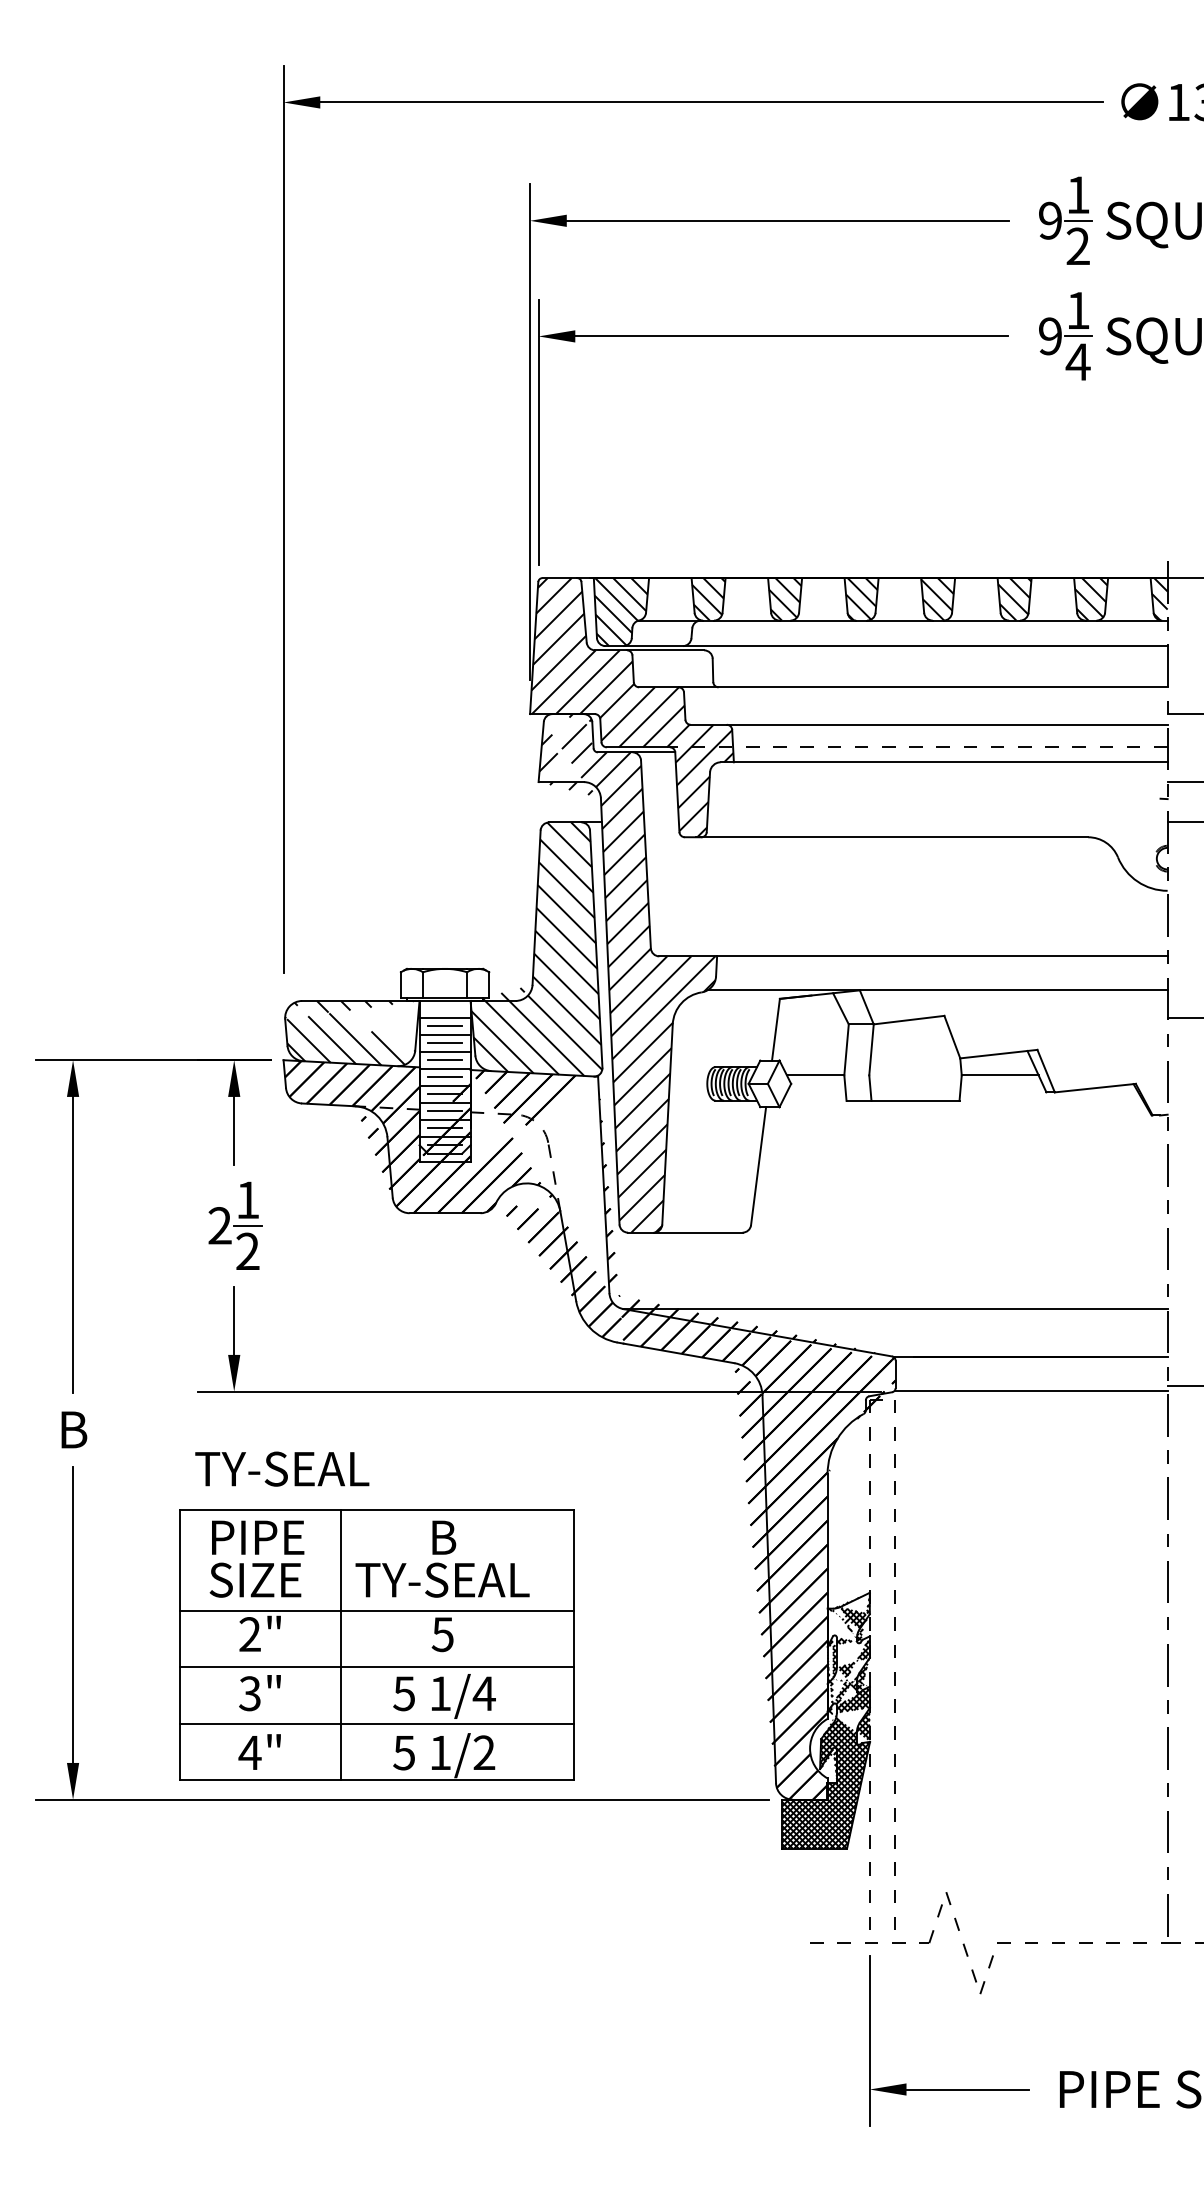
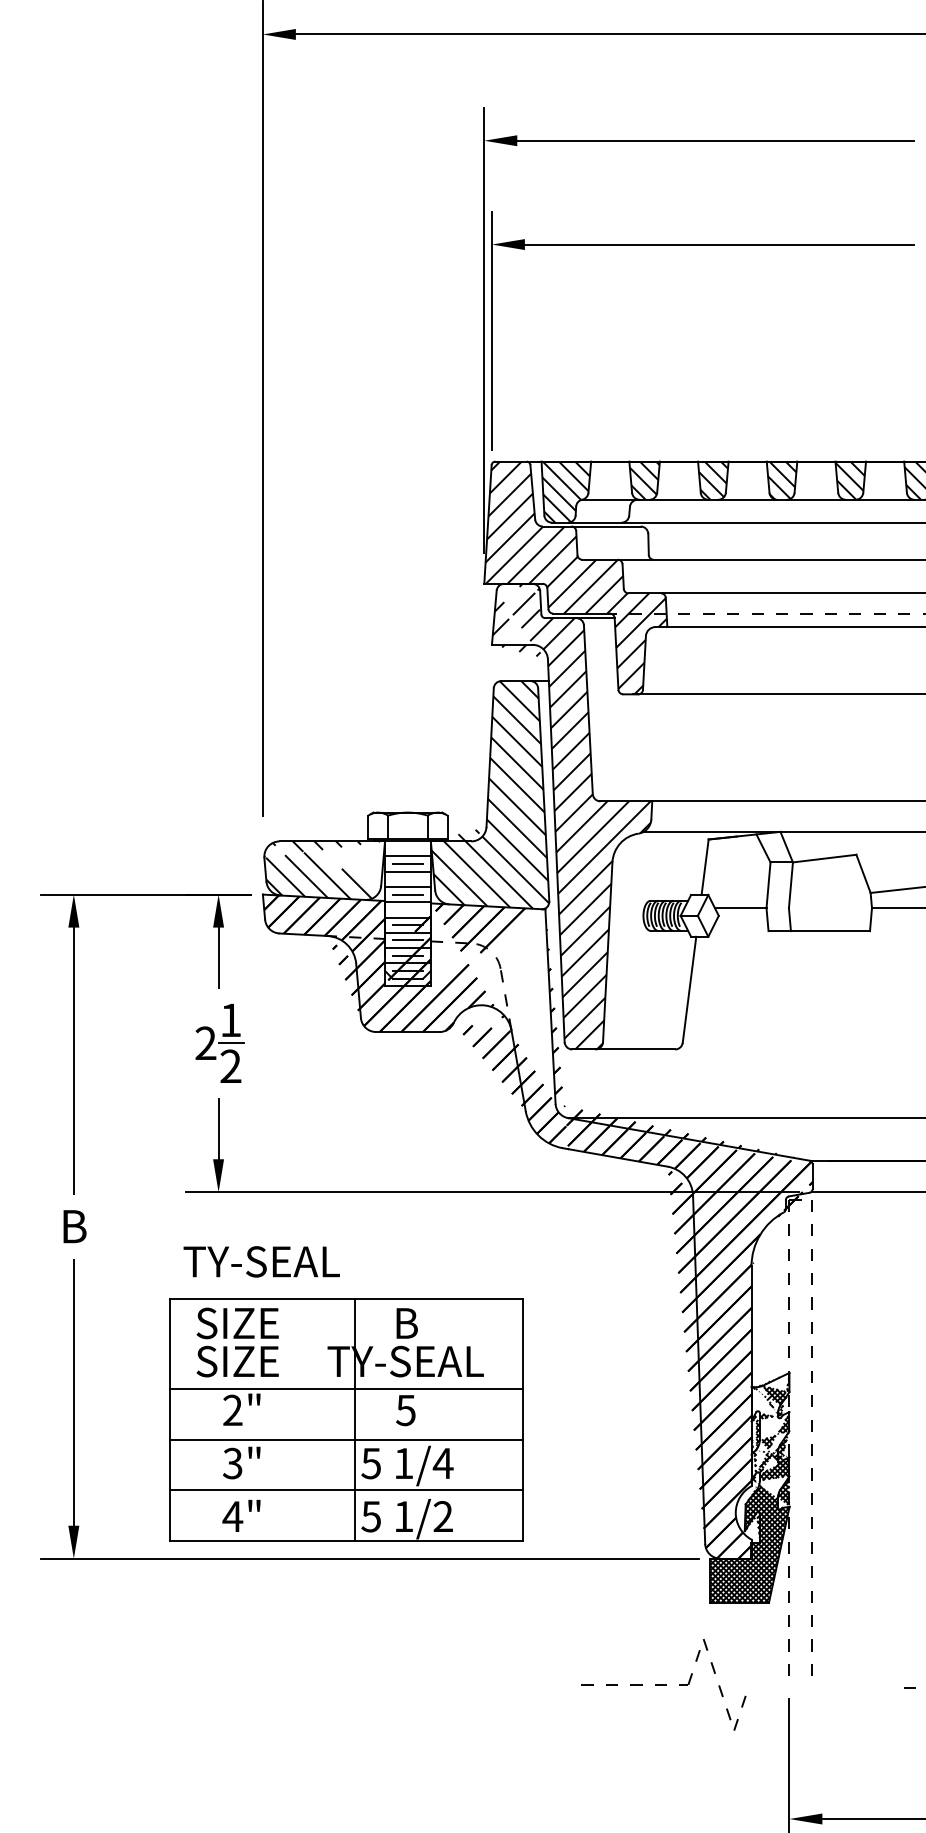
line: (445, 1043) -> (408, 879), removed
line: (445, 1077) -> (408, 910), removed
text: (256, 1537) -> (238, 1323), PIPE -> SIZE
line: (340, 1644) -> (354, 1419), moved
part: (901, 1943) -> (663, 1685), moved

